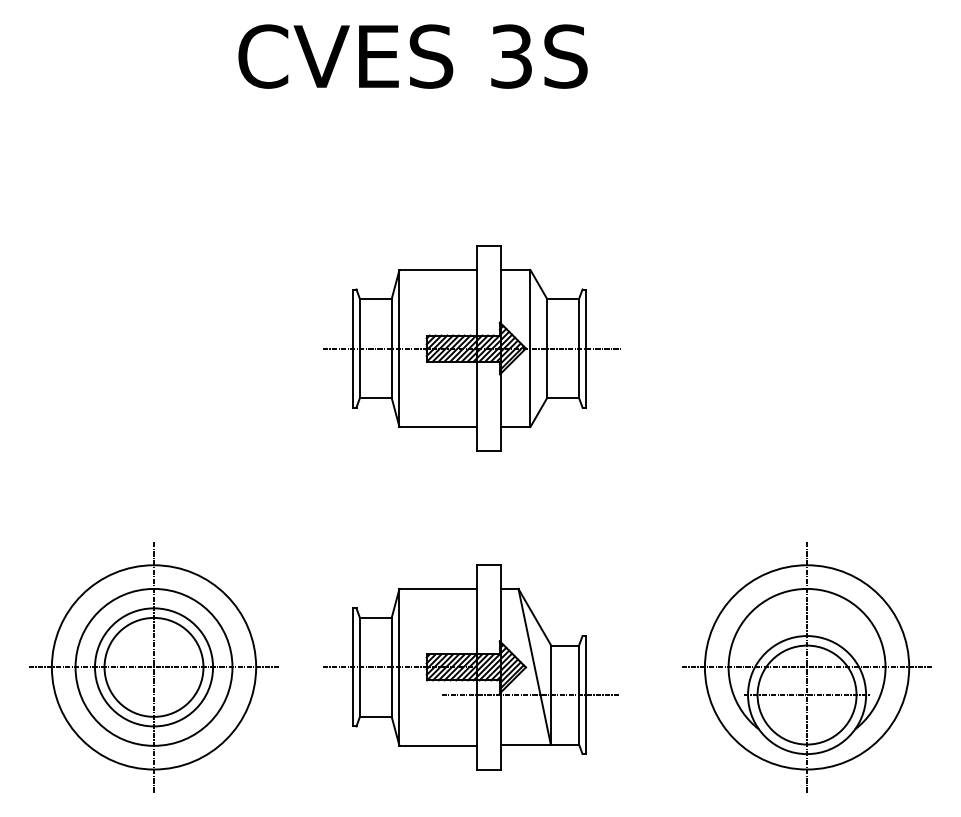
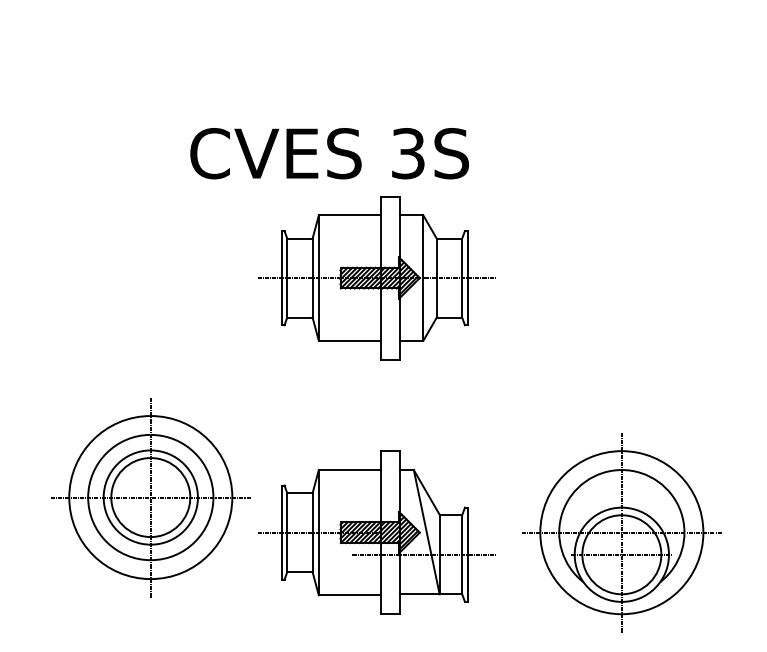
text: (412, 56) -> (329, 153), moved
part: (153, 667) -> (150, 497), moved
part: (806, 667) -> (621, 532), moved

